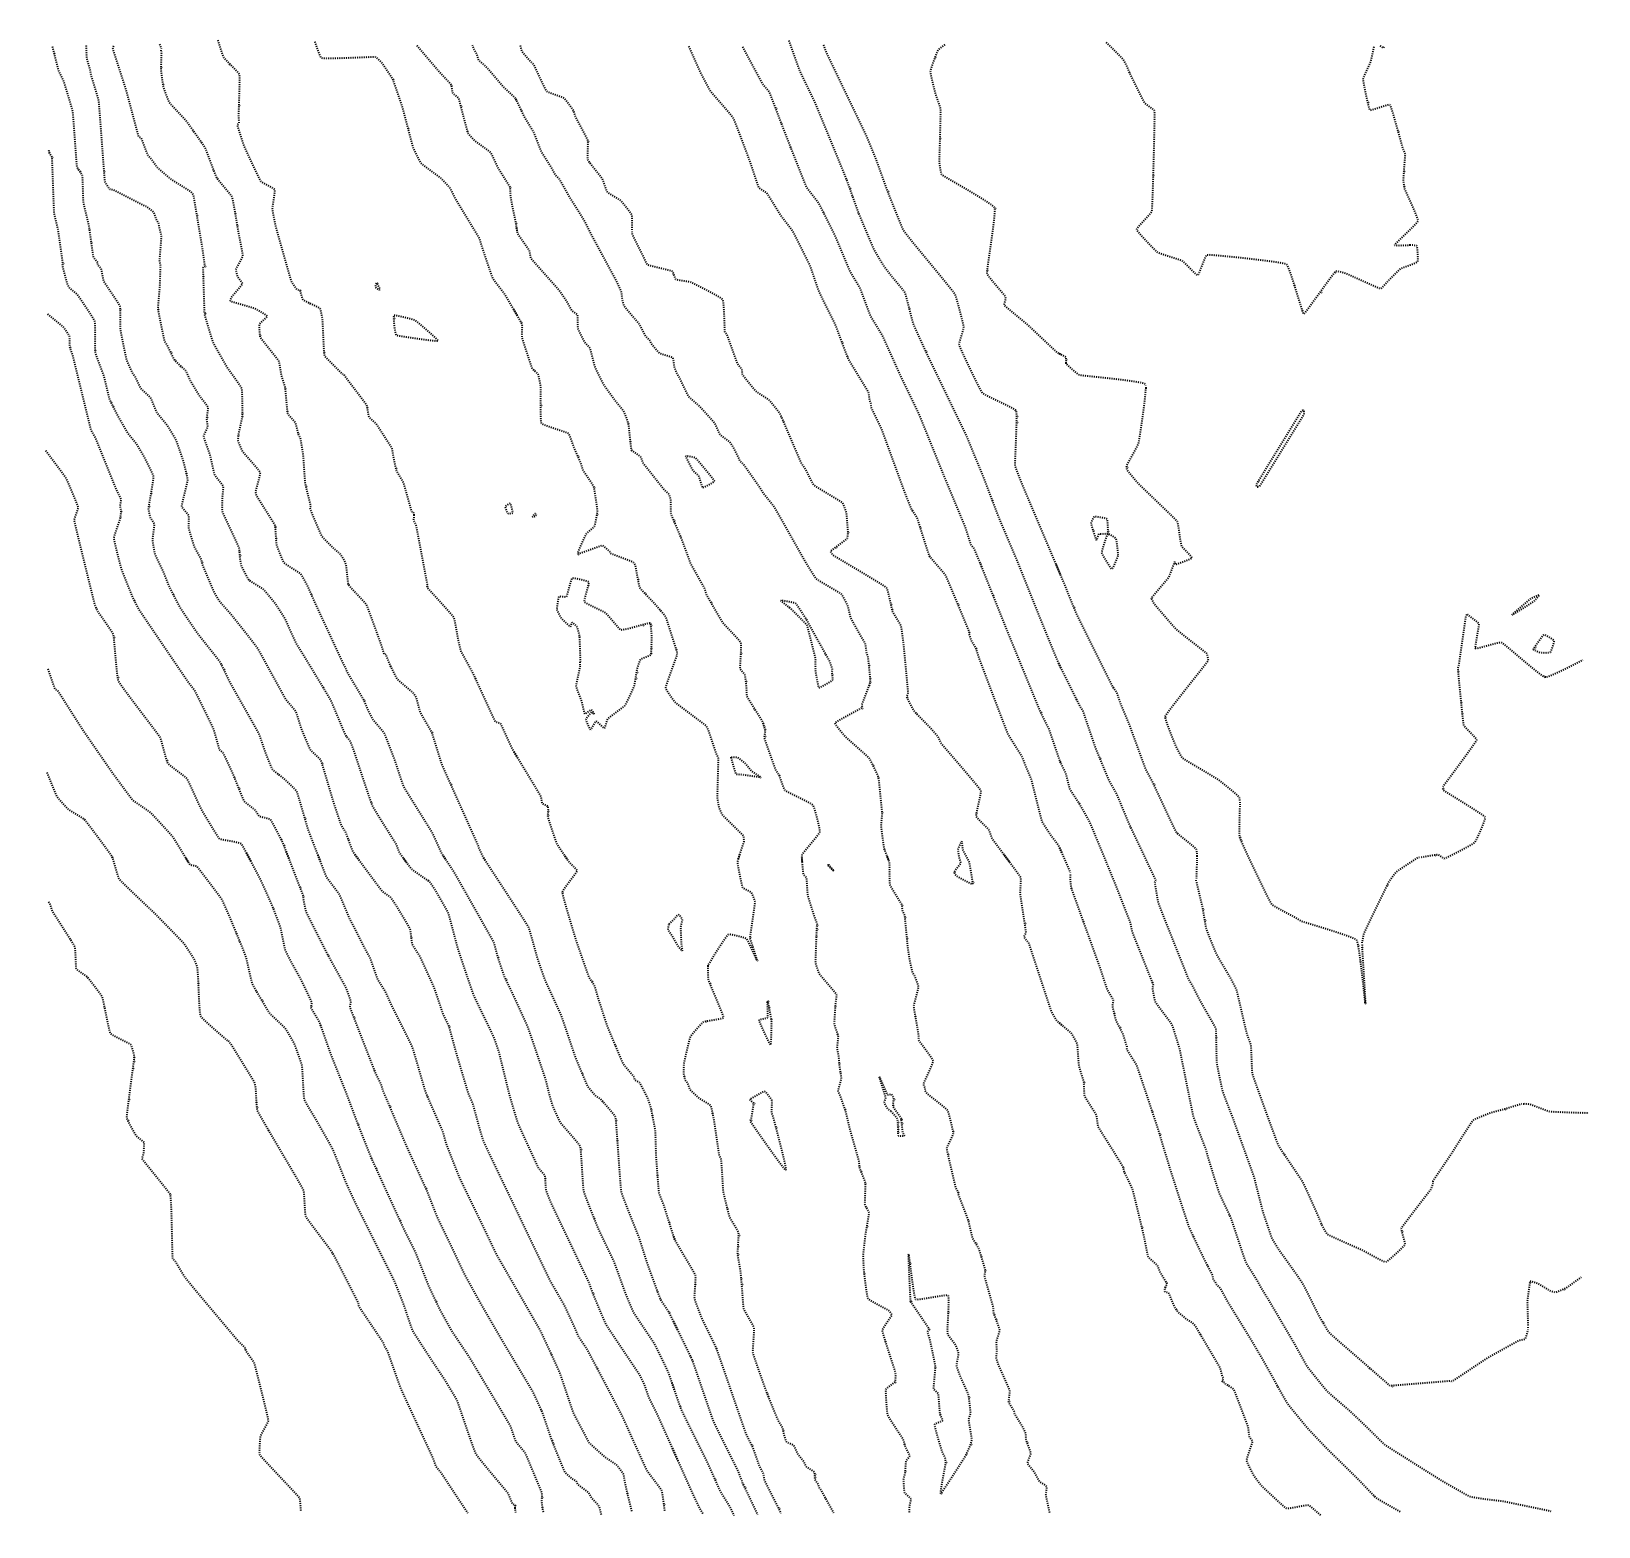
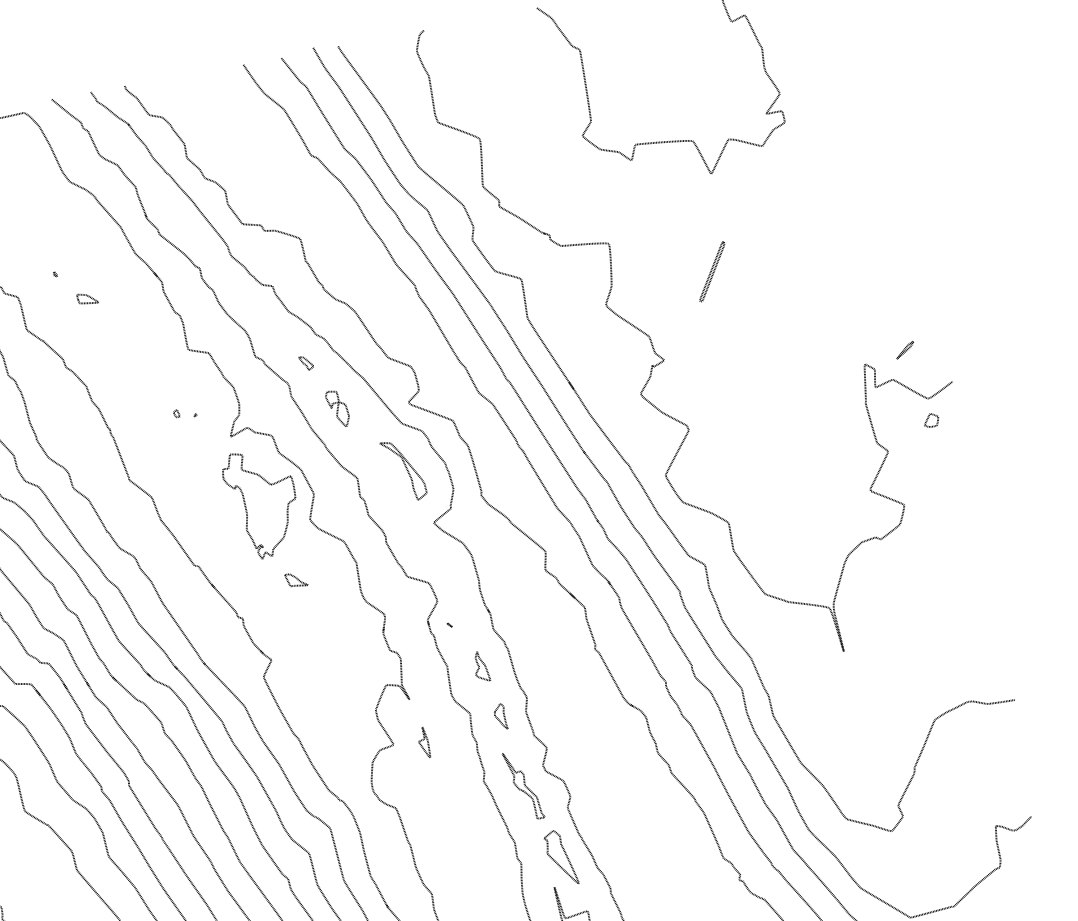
part: (415, 327) -> (87, 298), size x0.62
part: (699, 471) -> (306, 363), size x0.62
part: (1104, 542) -> (337, 408), moved
part: (1543, 643) -> (931, 420), moved
part: (745, 767) -> (296, 580), moved
part: (963, 862) -> (481, 666), moved
part: (675, 932) -> (500, 716), moved
part: (891, 1106) -> (523, 785), size x1.67
part: (761, 1135) -> (557, 862), moved

